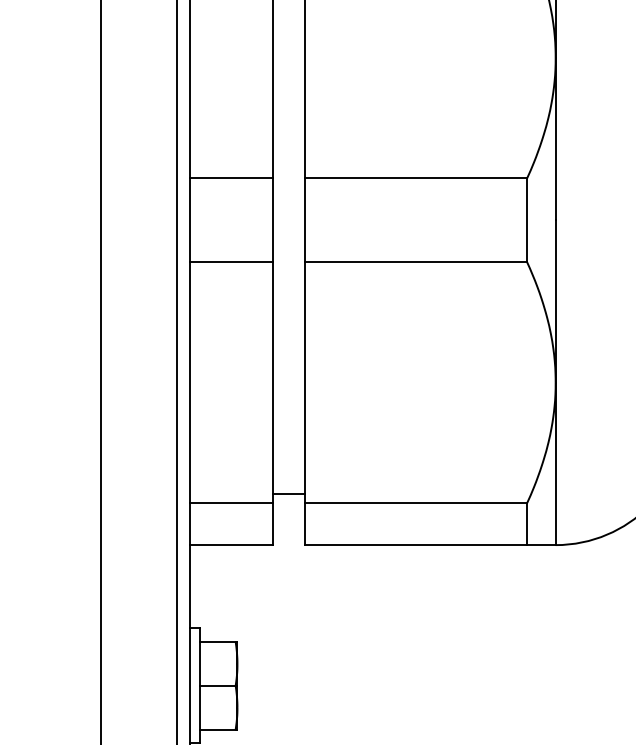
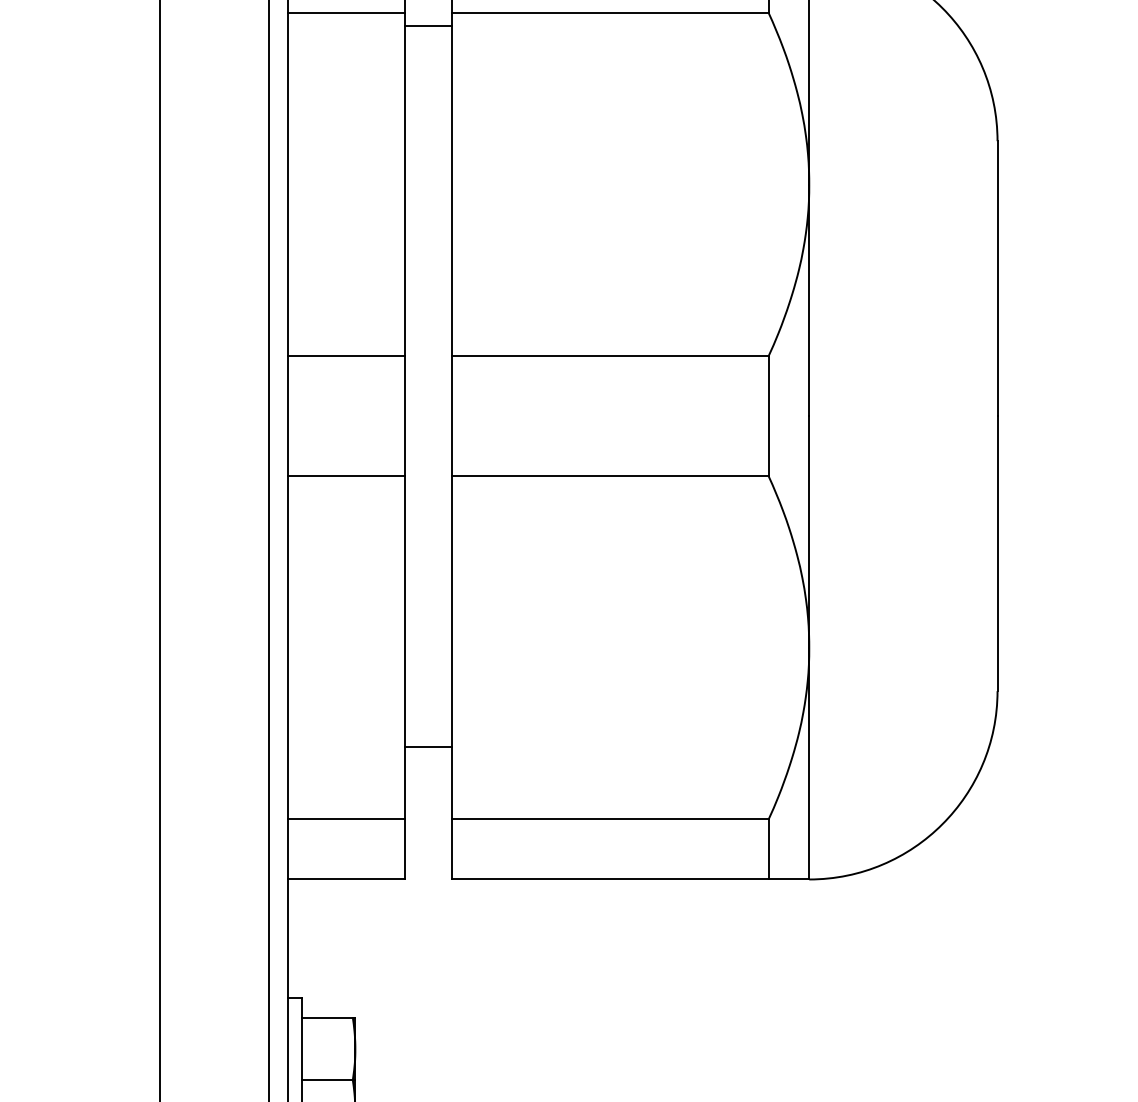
line: (288, 493) -> (428, 746), moved

